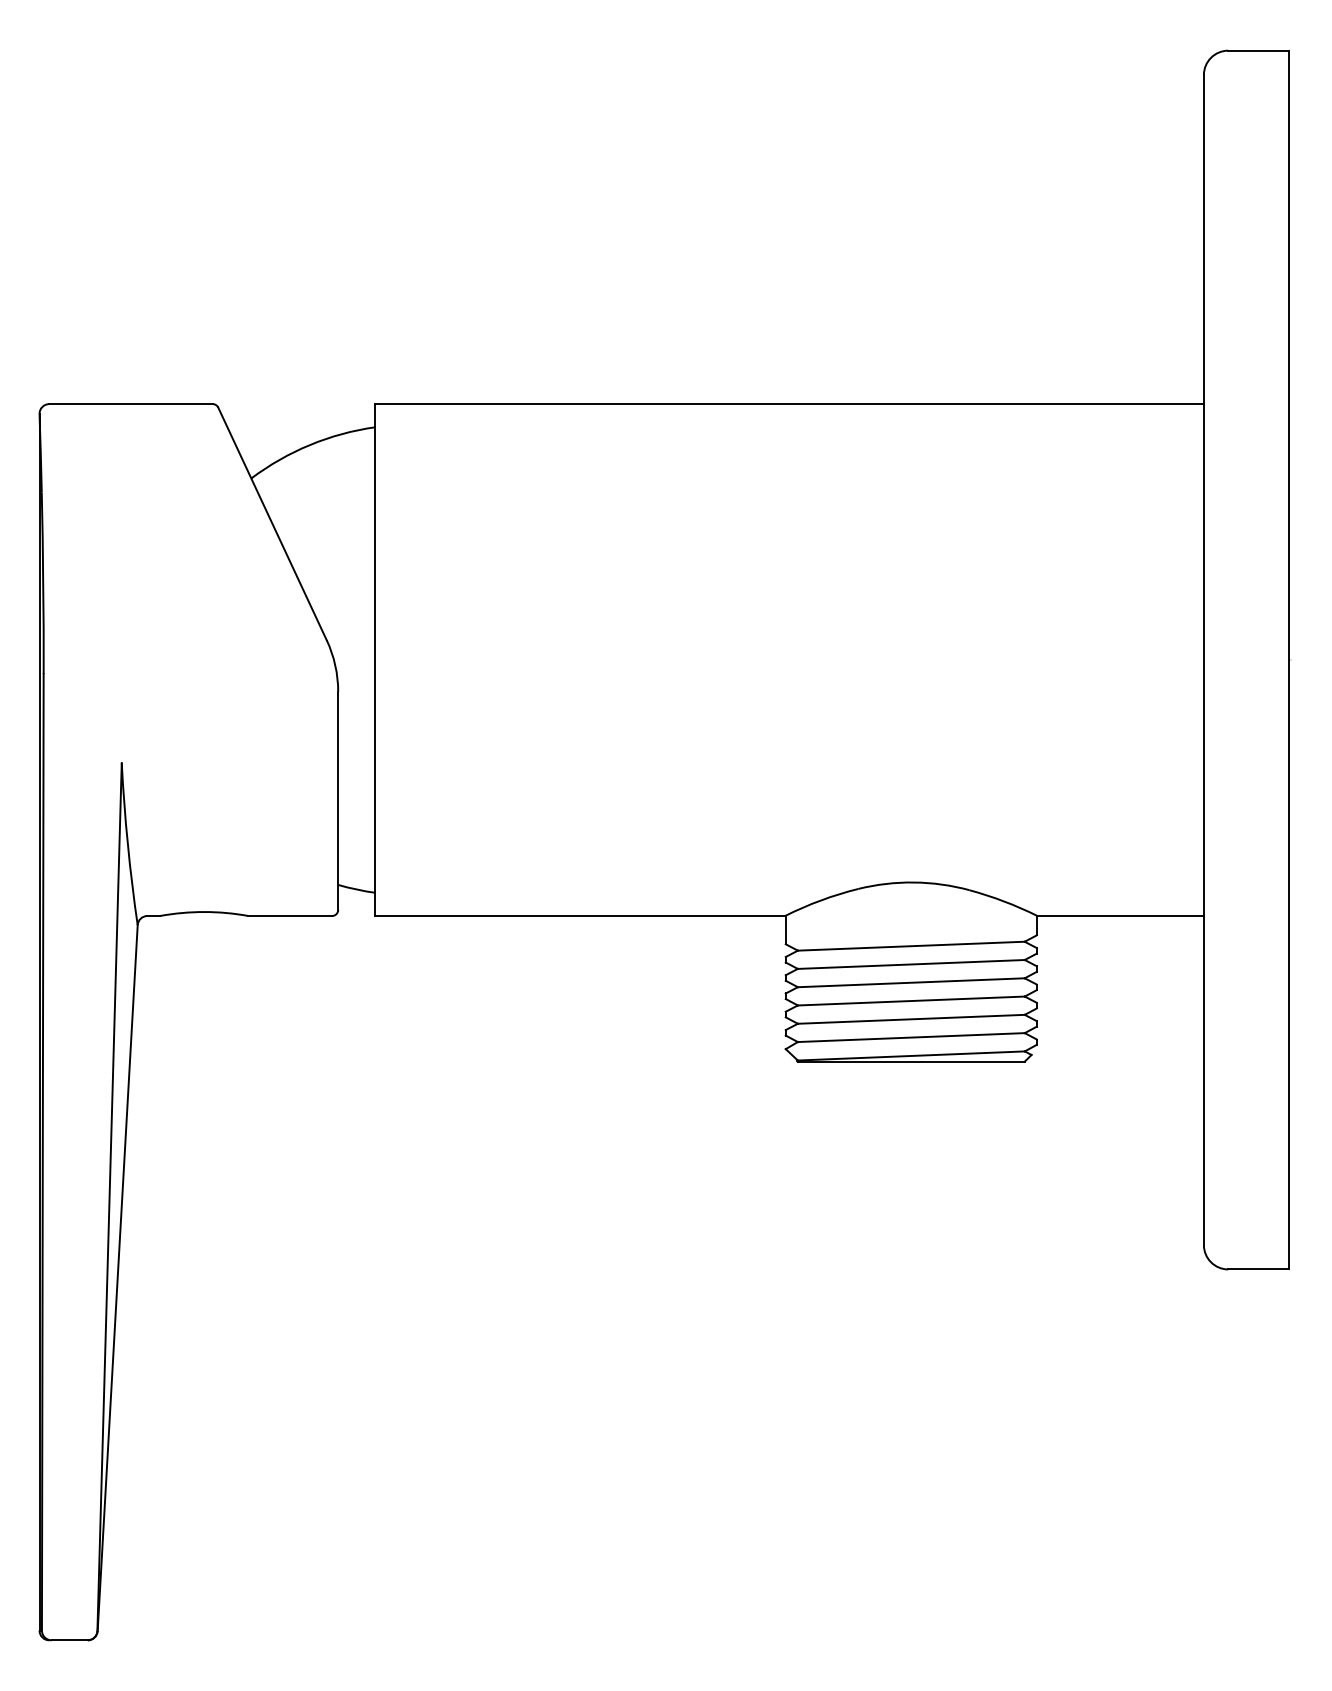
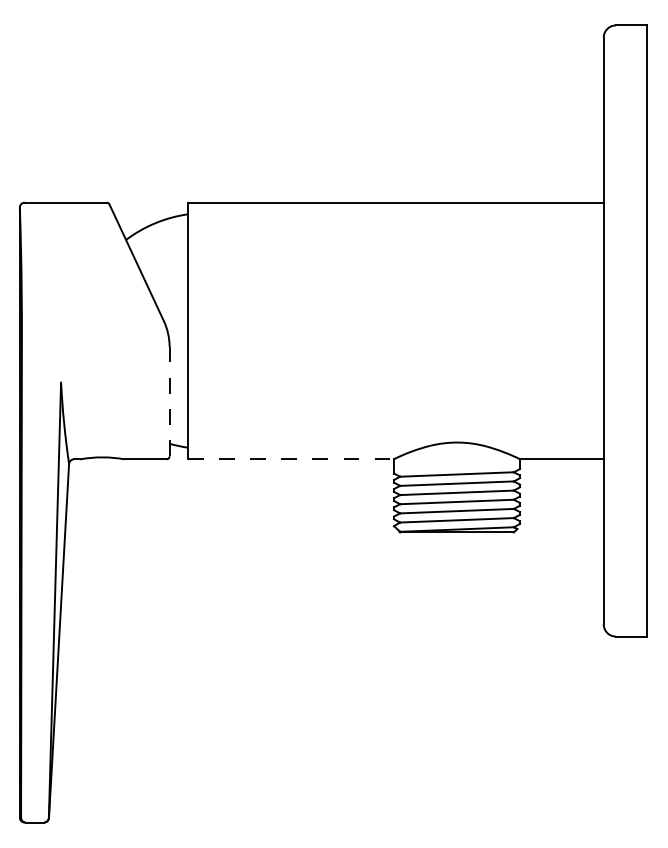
line: (337, 800) -> (169, 401), solid -> dashed
line: (581, 916) -> (291, 459), solid -> dashed

